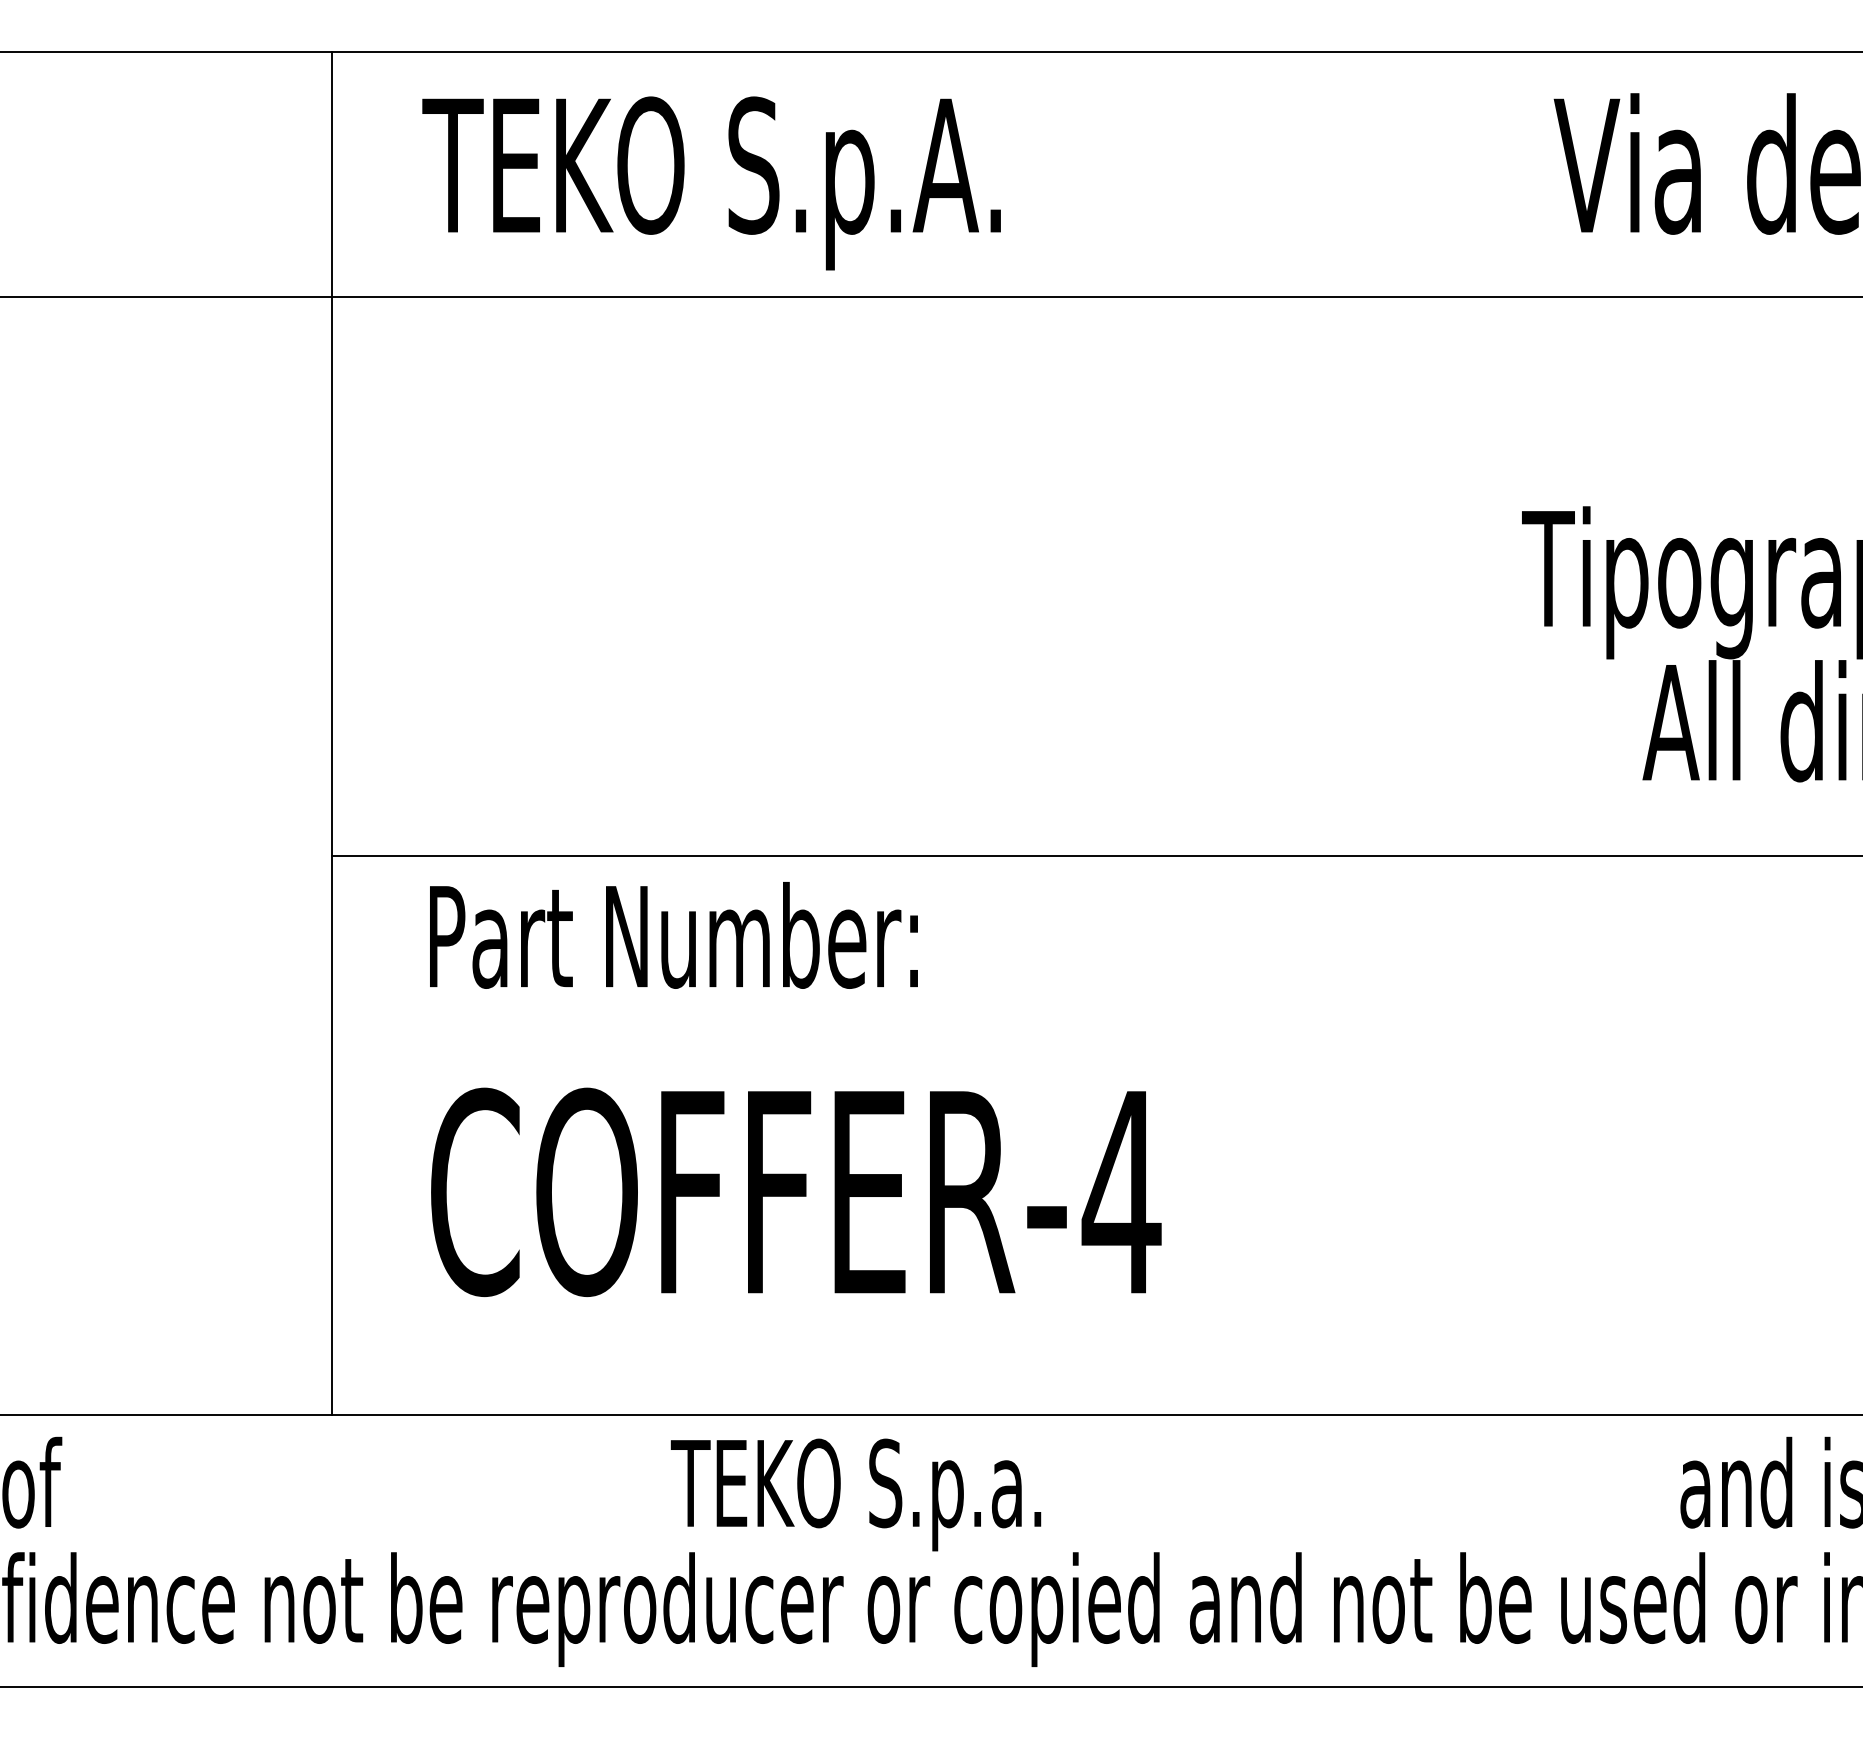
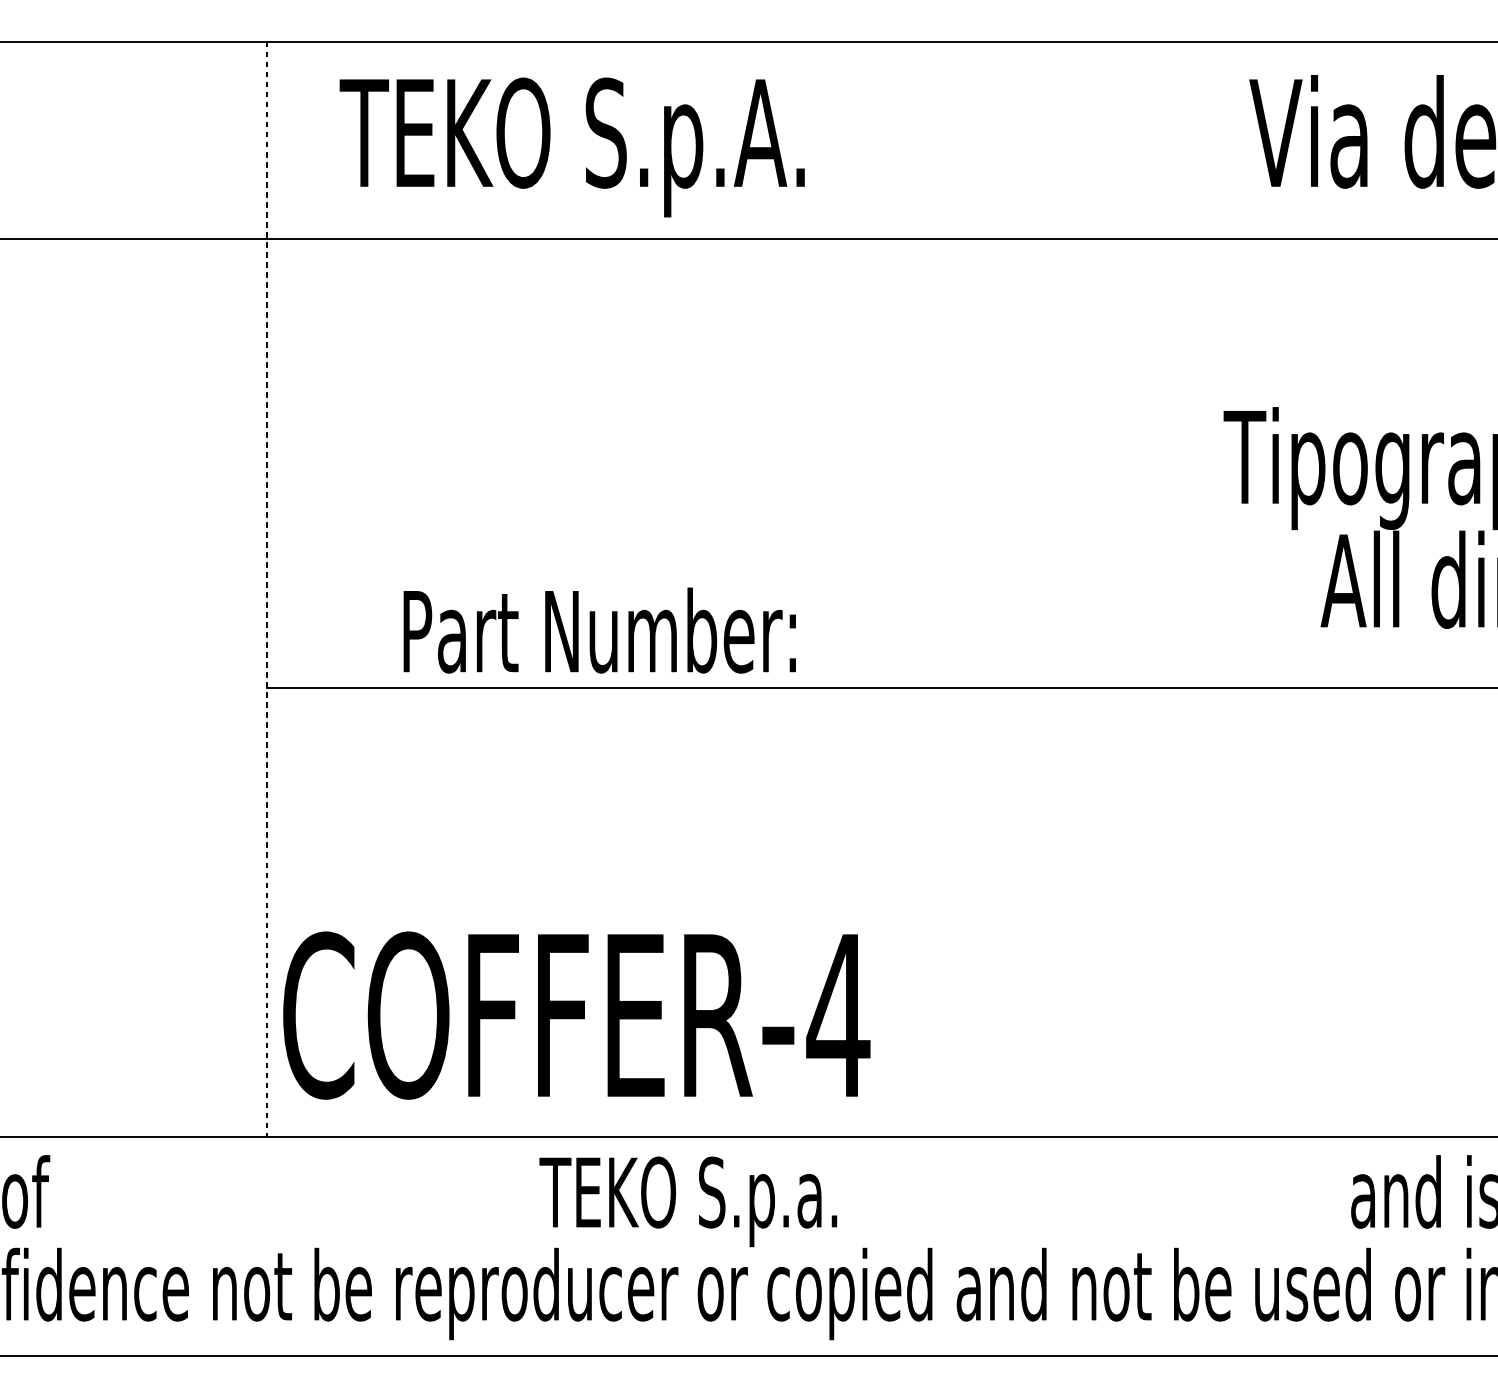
line: (331, 733) -> (266, 589), solid -> dashed
text: (673, 935) -> (599, 630), moved
text: (796, 1191) -> (576, 1014), moved

